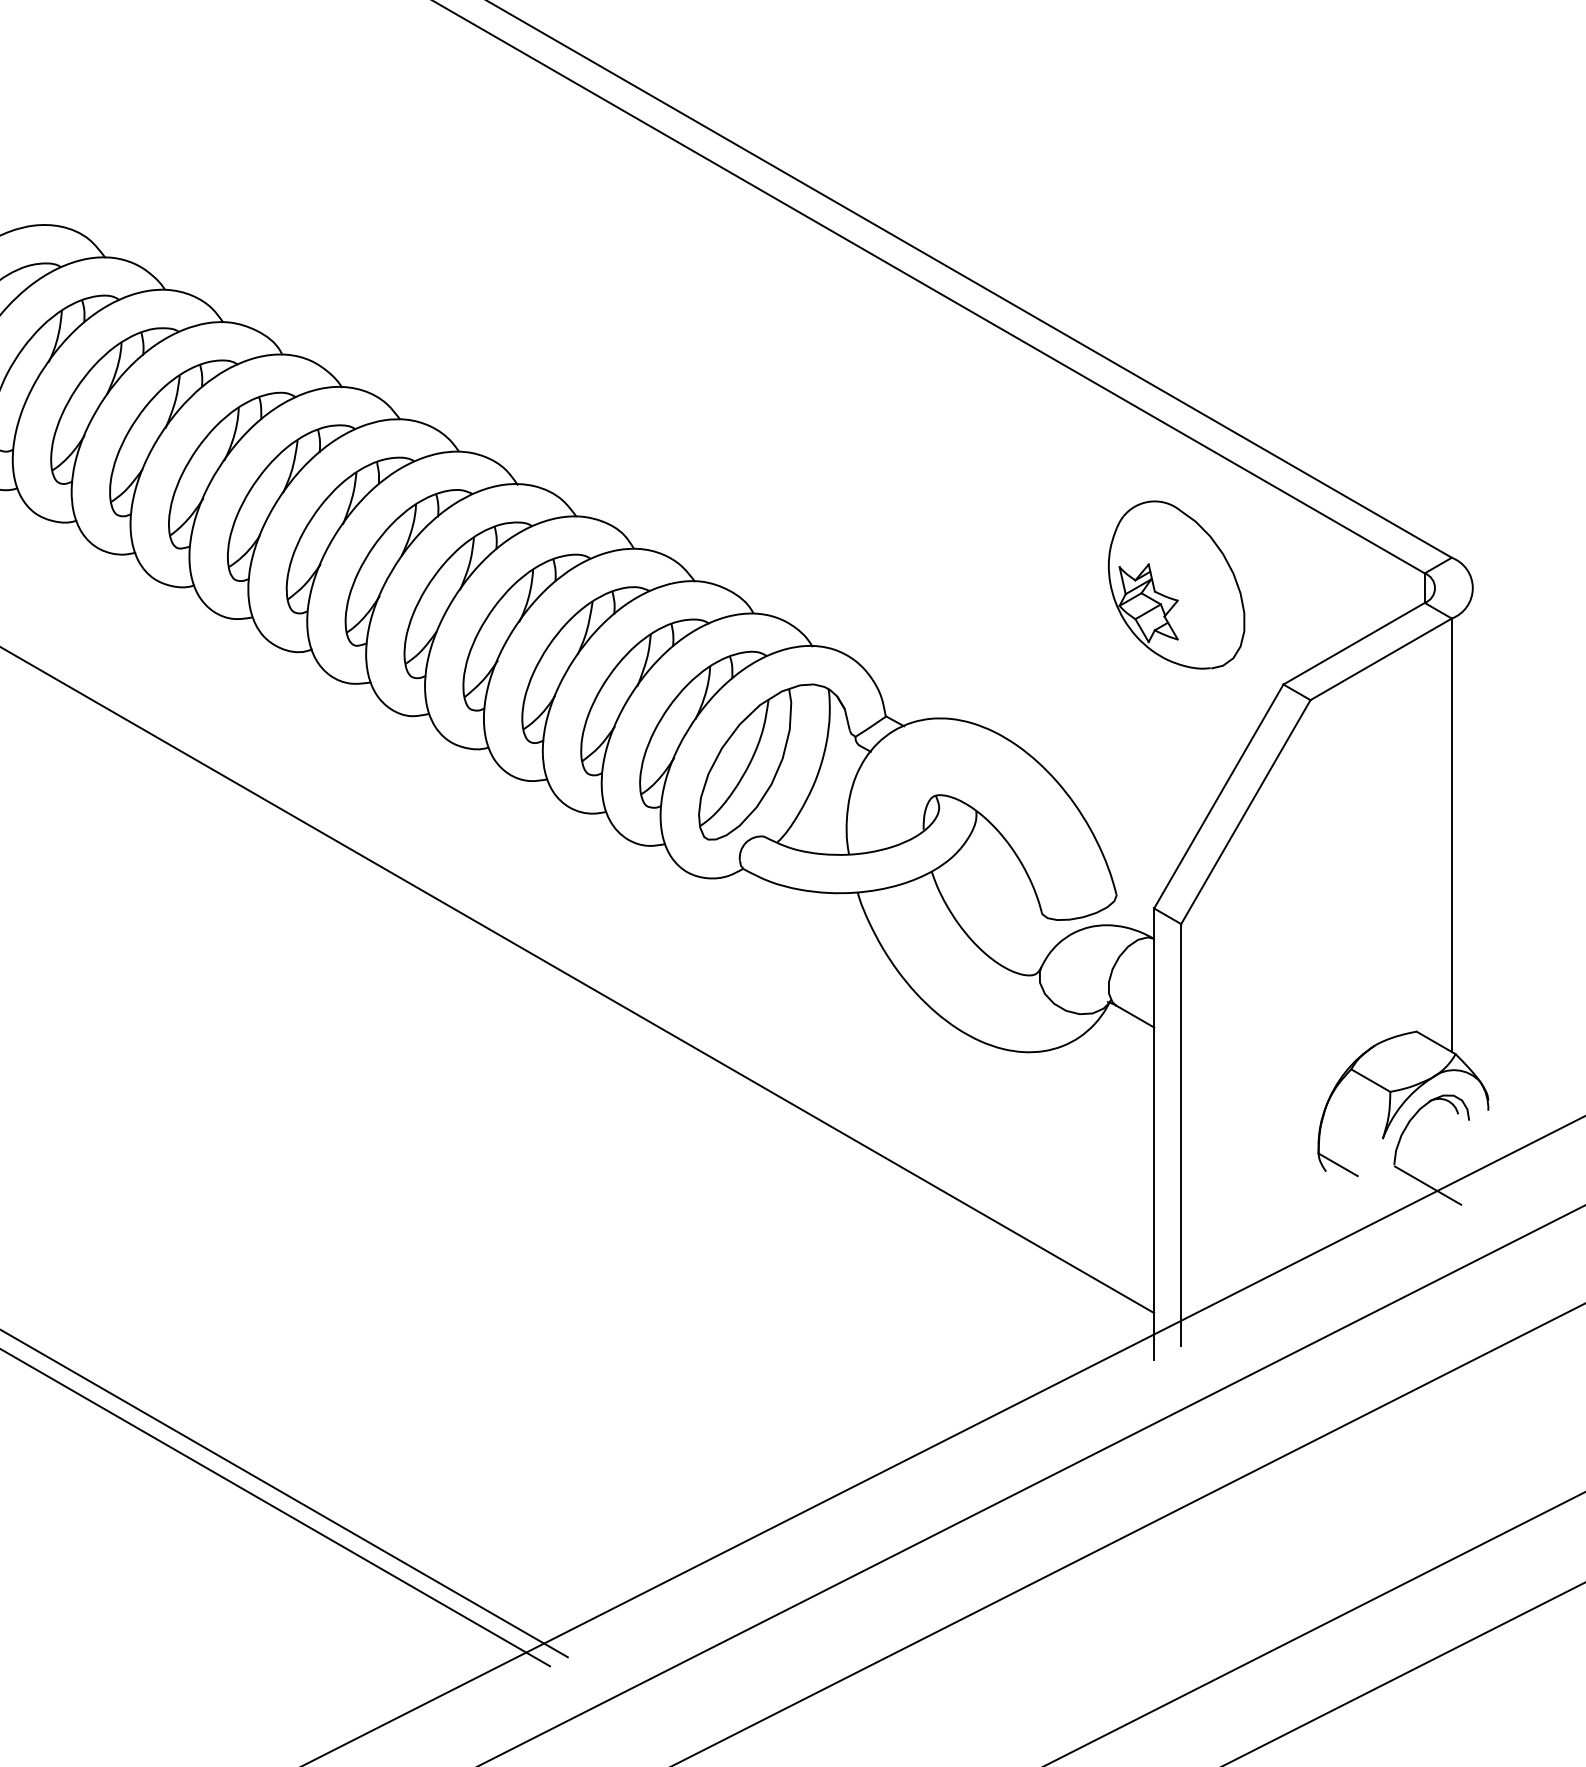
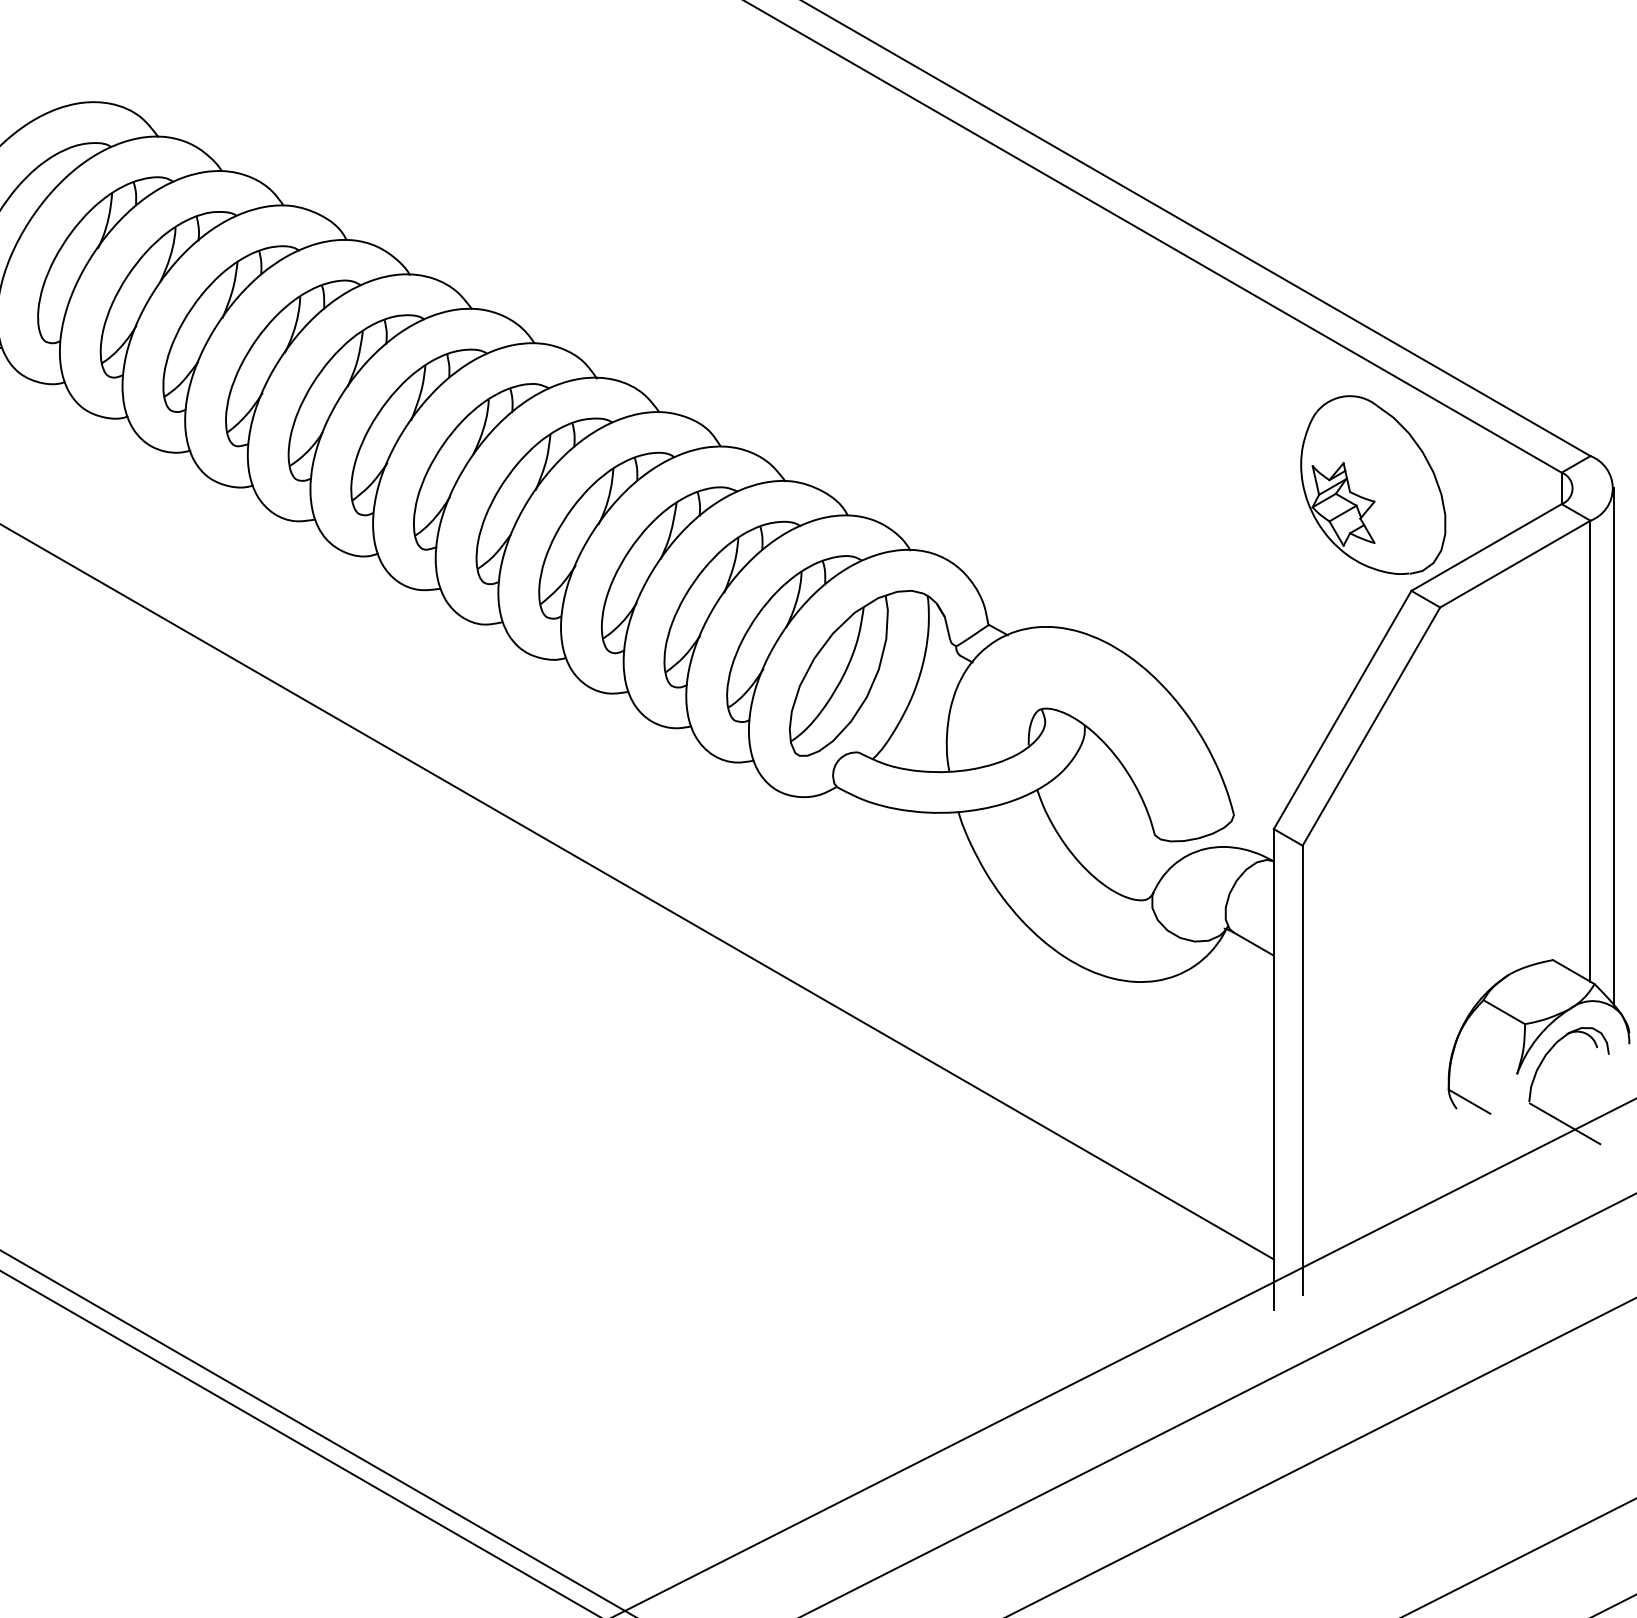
part: (1176, 584) -> (1373, 484), moved
line: (1473, 830) -> (1613, 746), added

